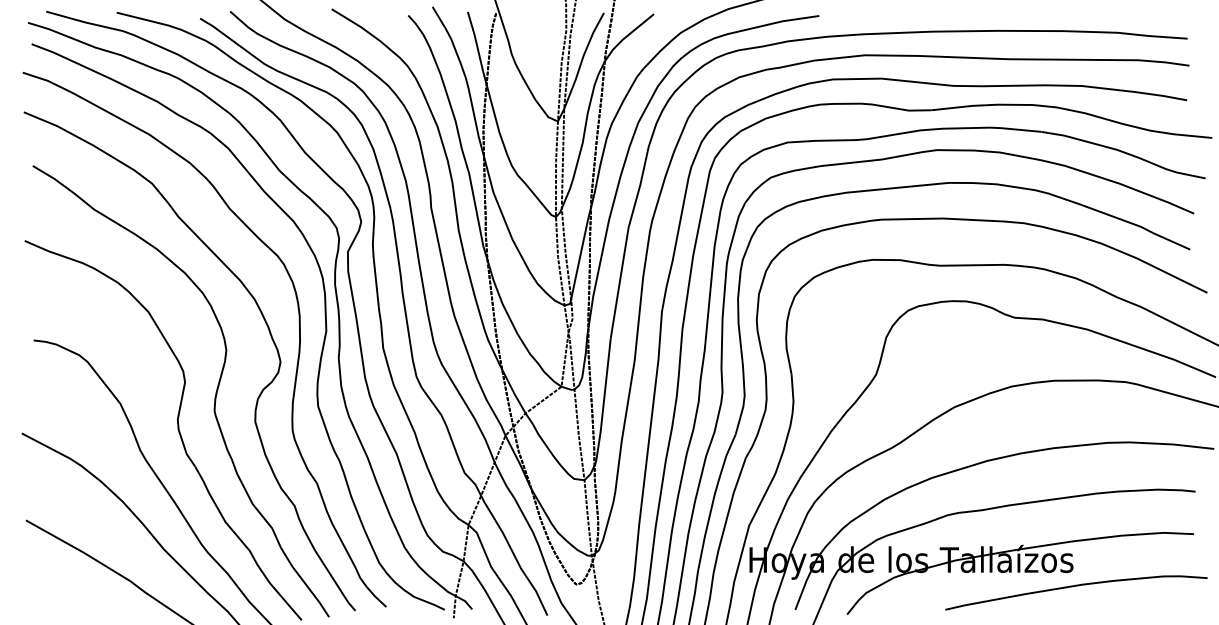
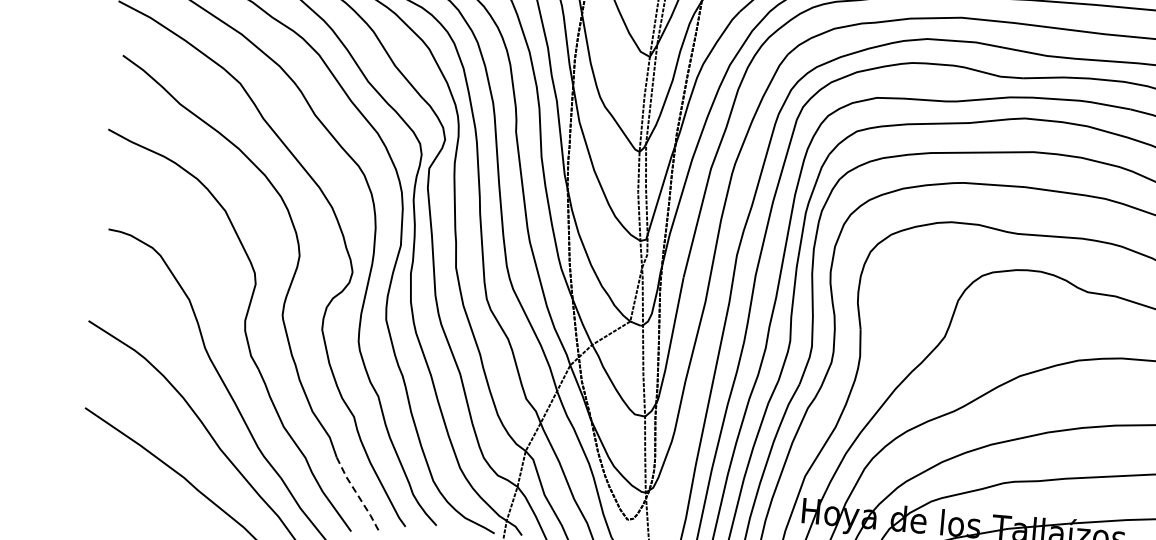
line: (304, 583) -> (357, 495), solid -> dashed

